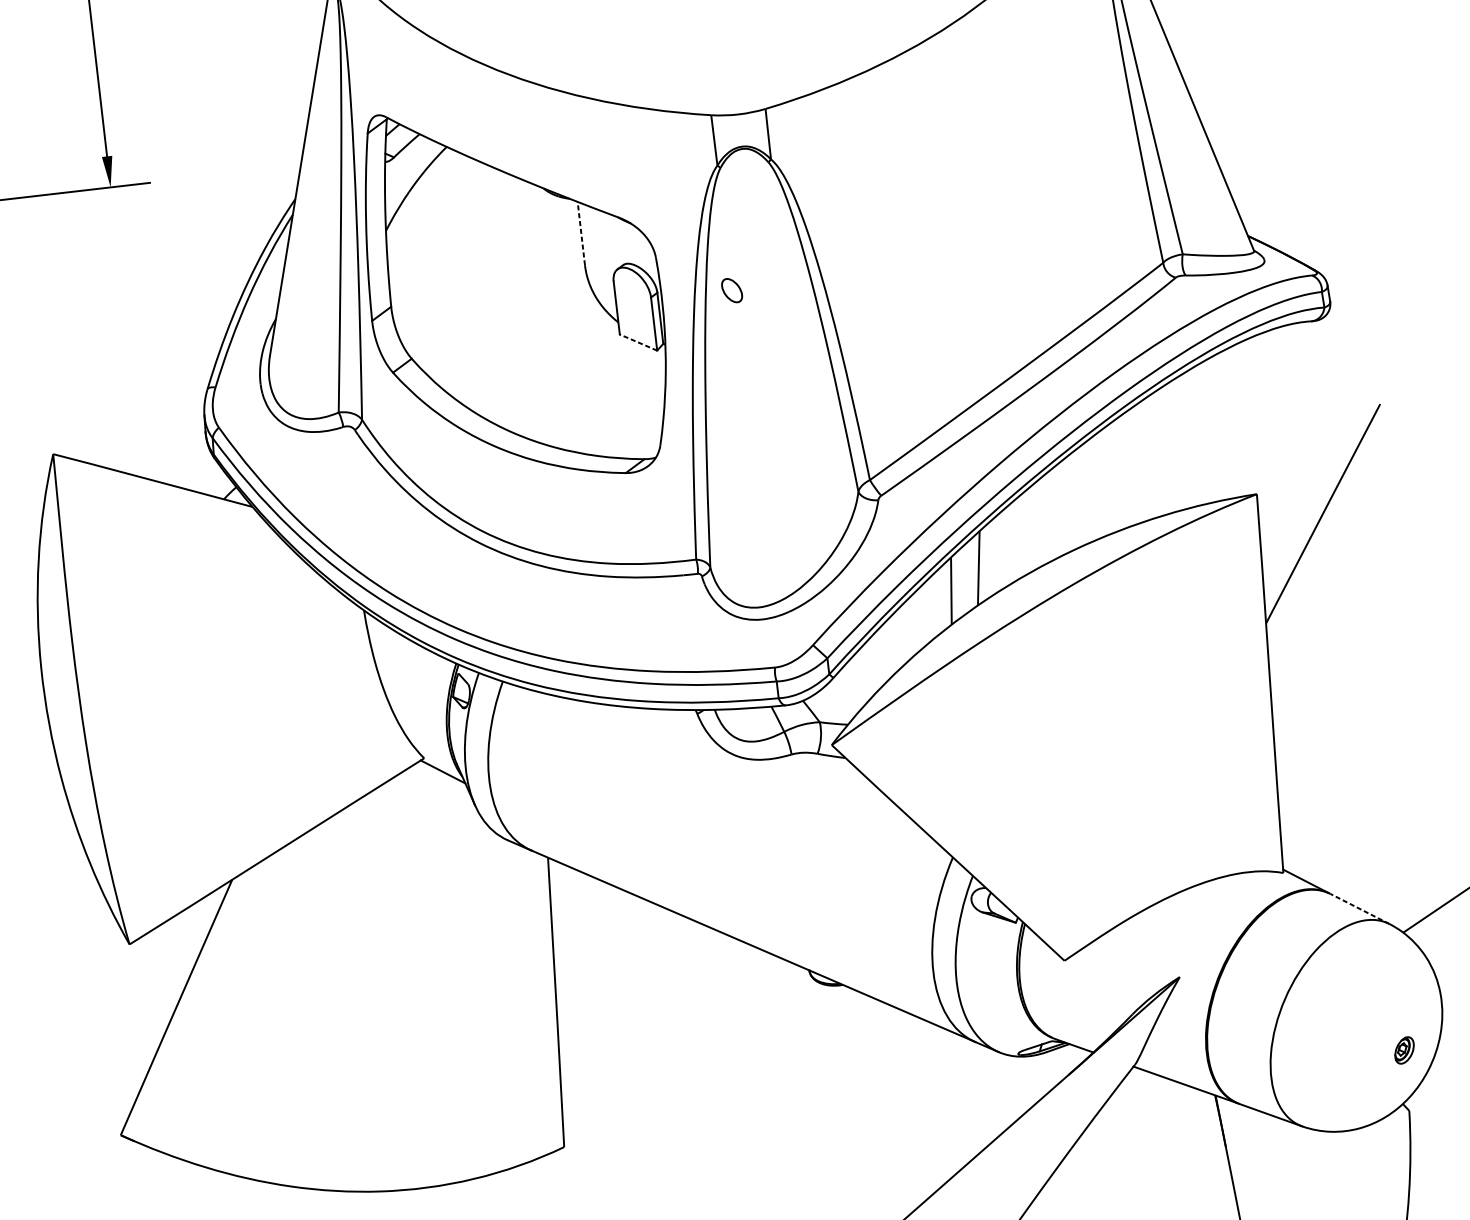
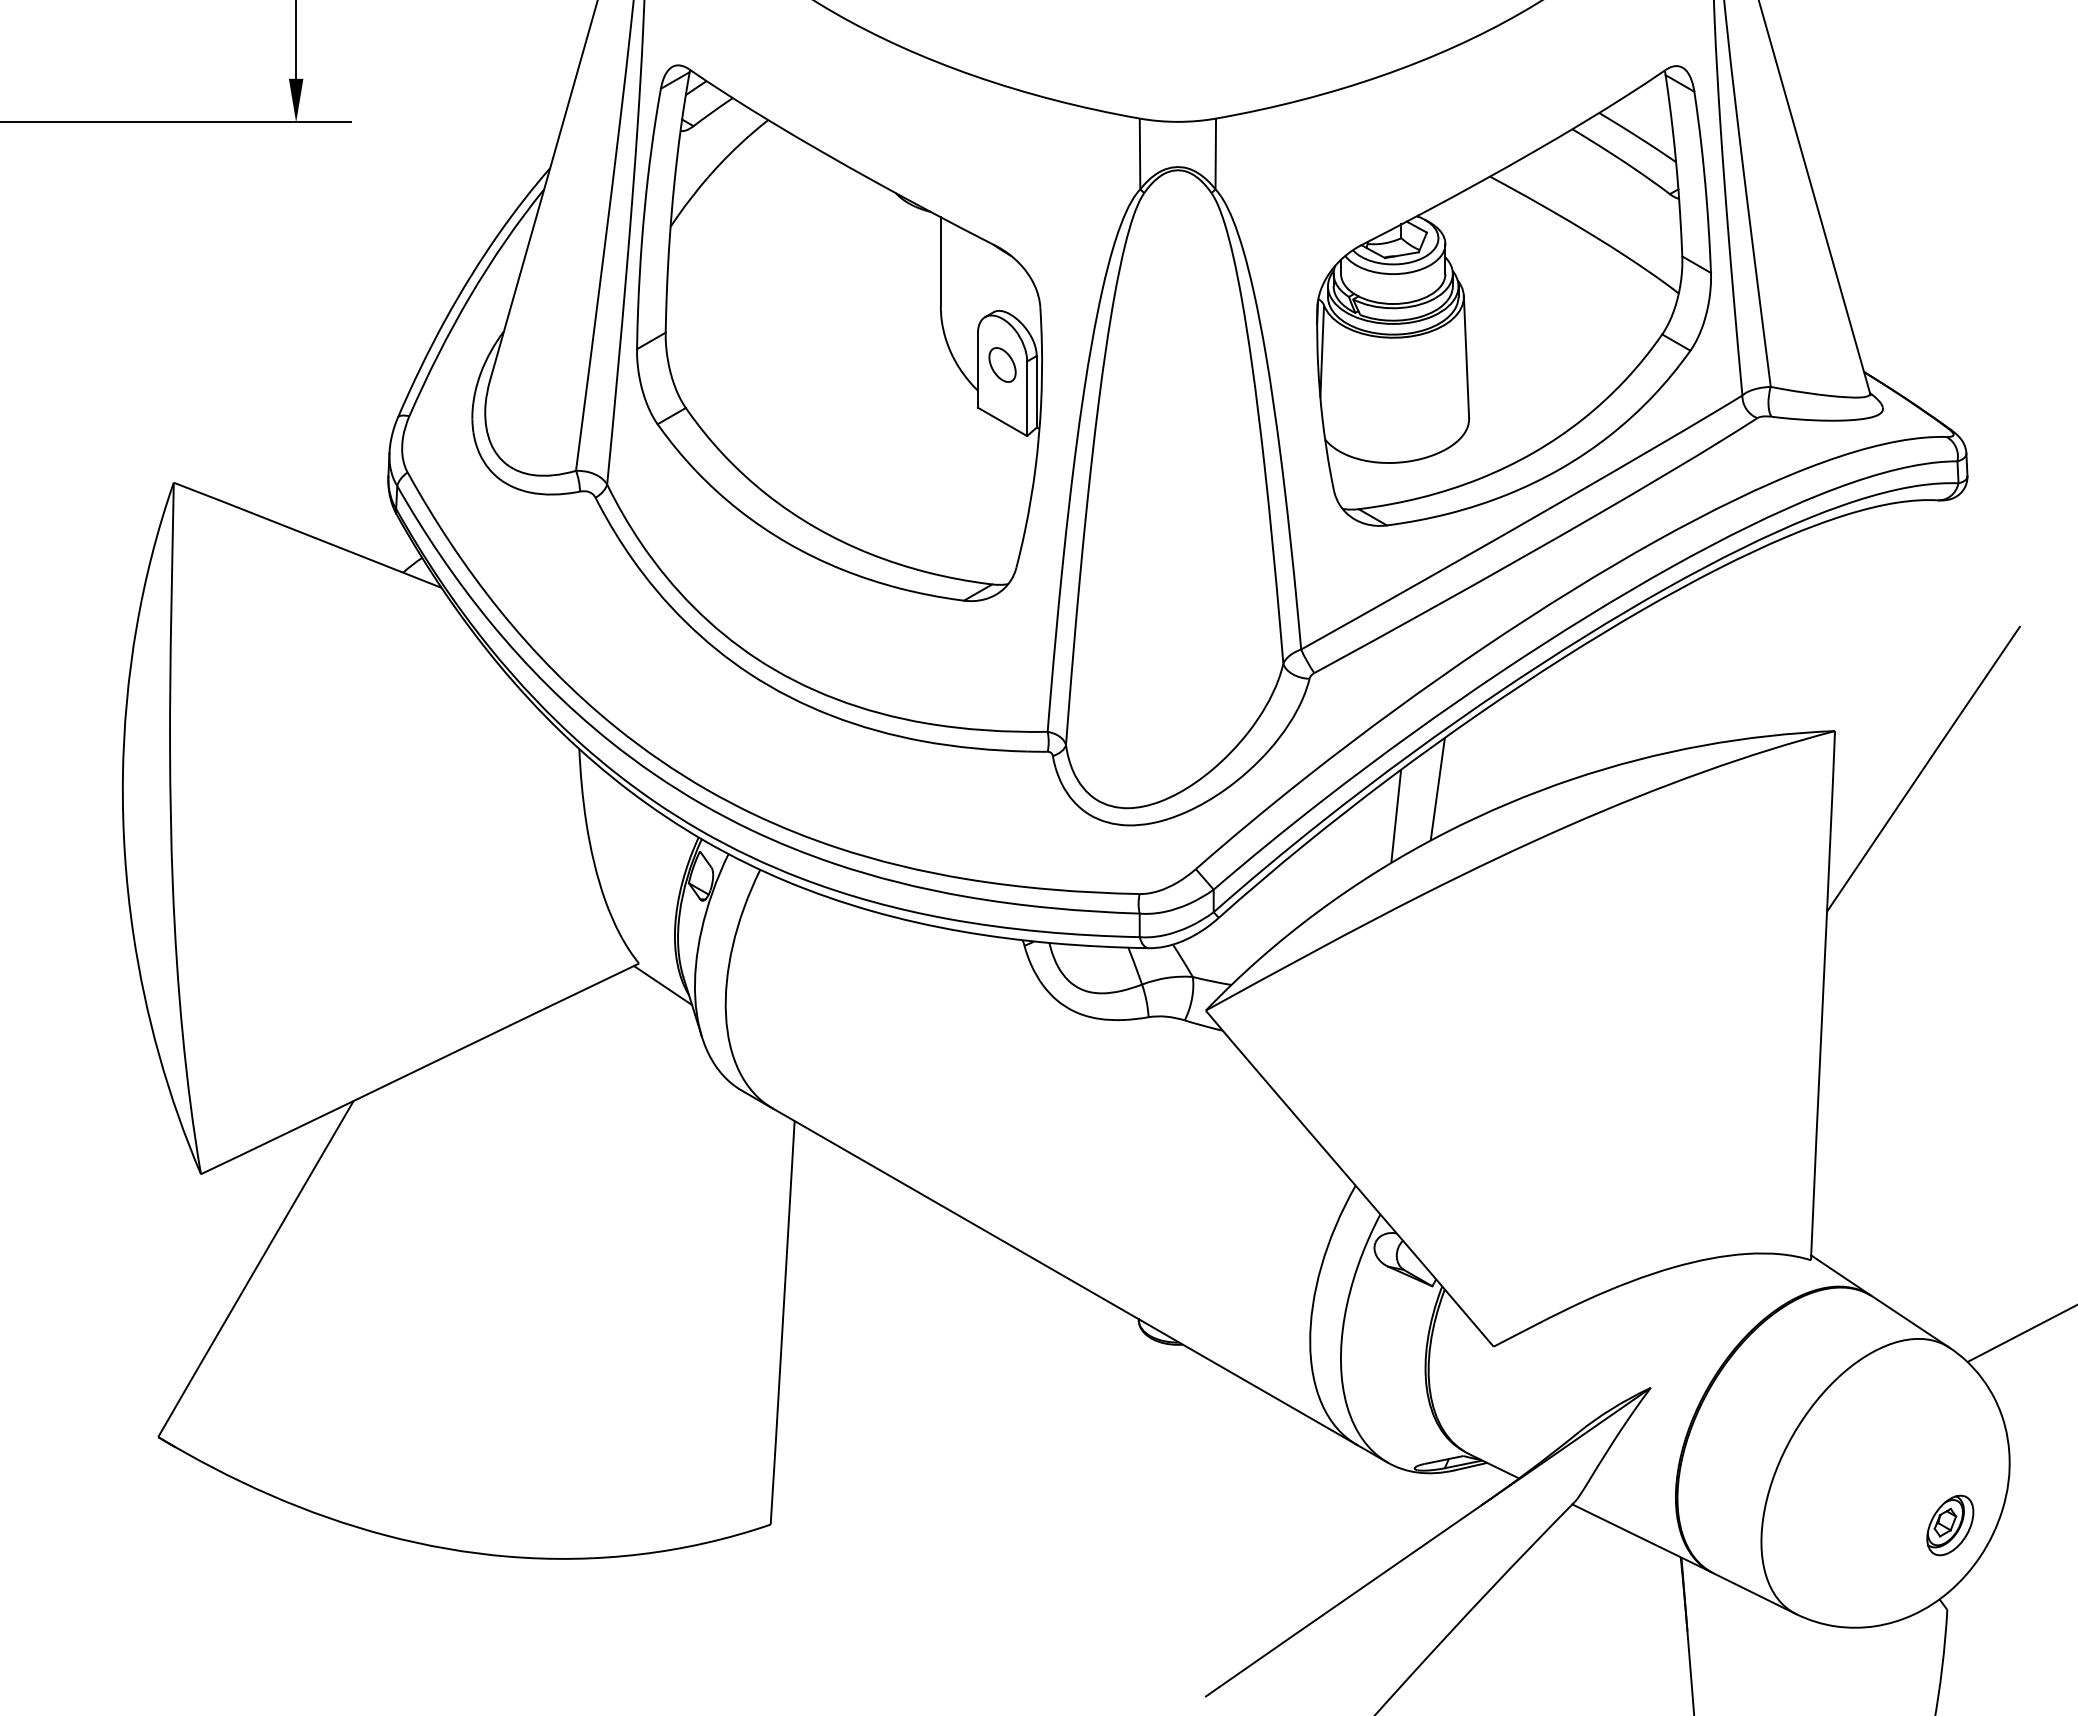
part: (992, 210) -> (1513, 295), added
line: (581, 233) -> (940, 261), dashed -> solid
part: (732, 290) -> (1002, 364), moved
line: (638, 342) -> (1002, 421), dashed -> solid
line: (1359, 909) -> (1910, 1322), dashed -> solid
part: (1404, 1050) -> (1950, 1525), size x1.67

